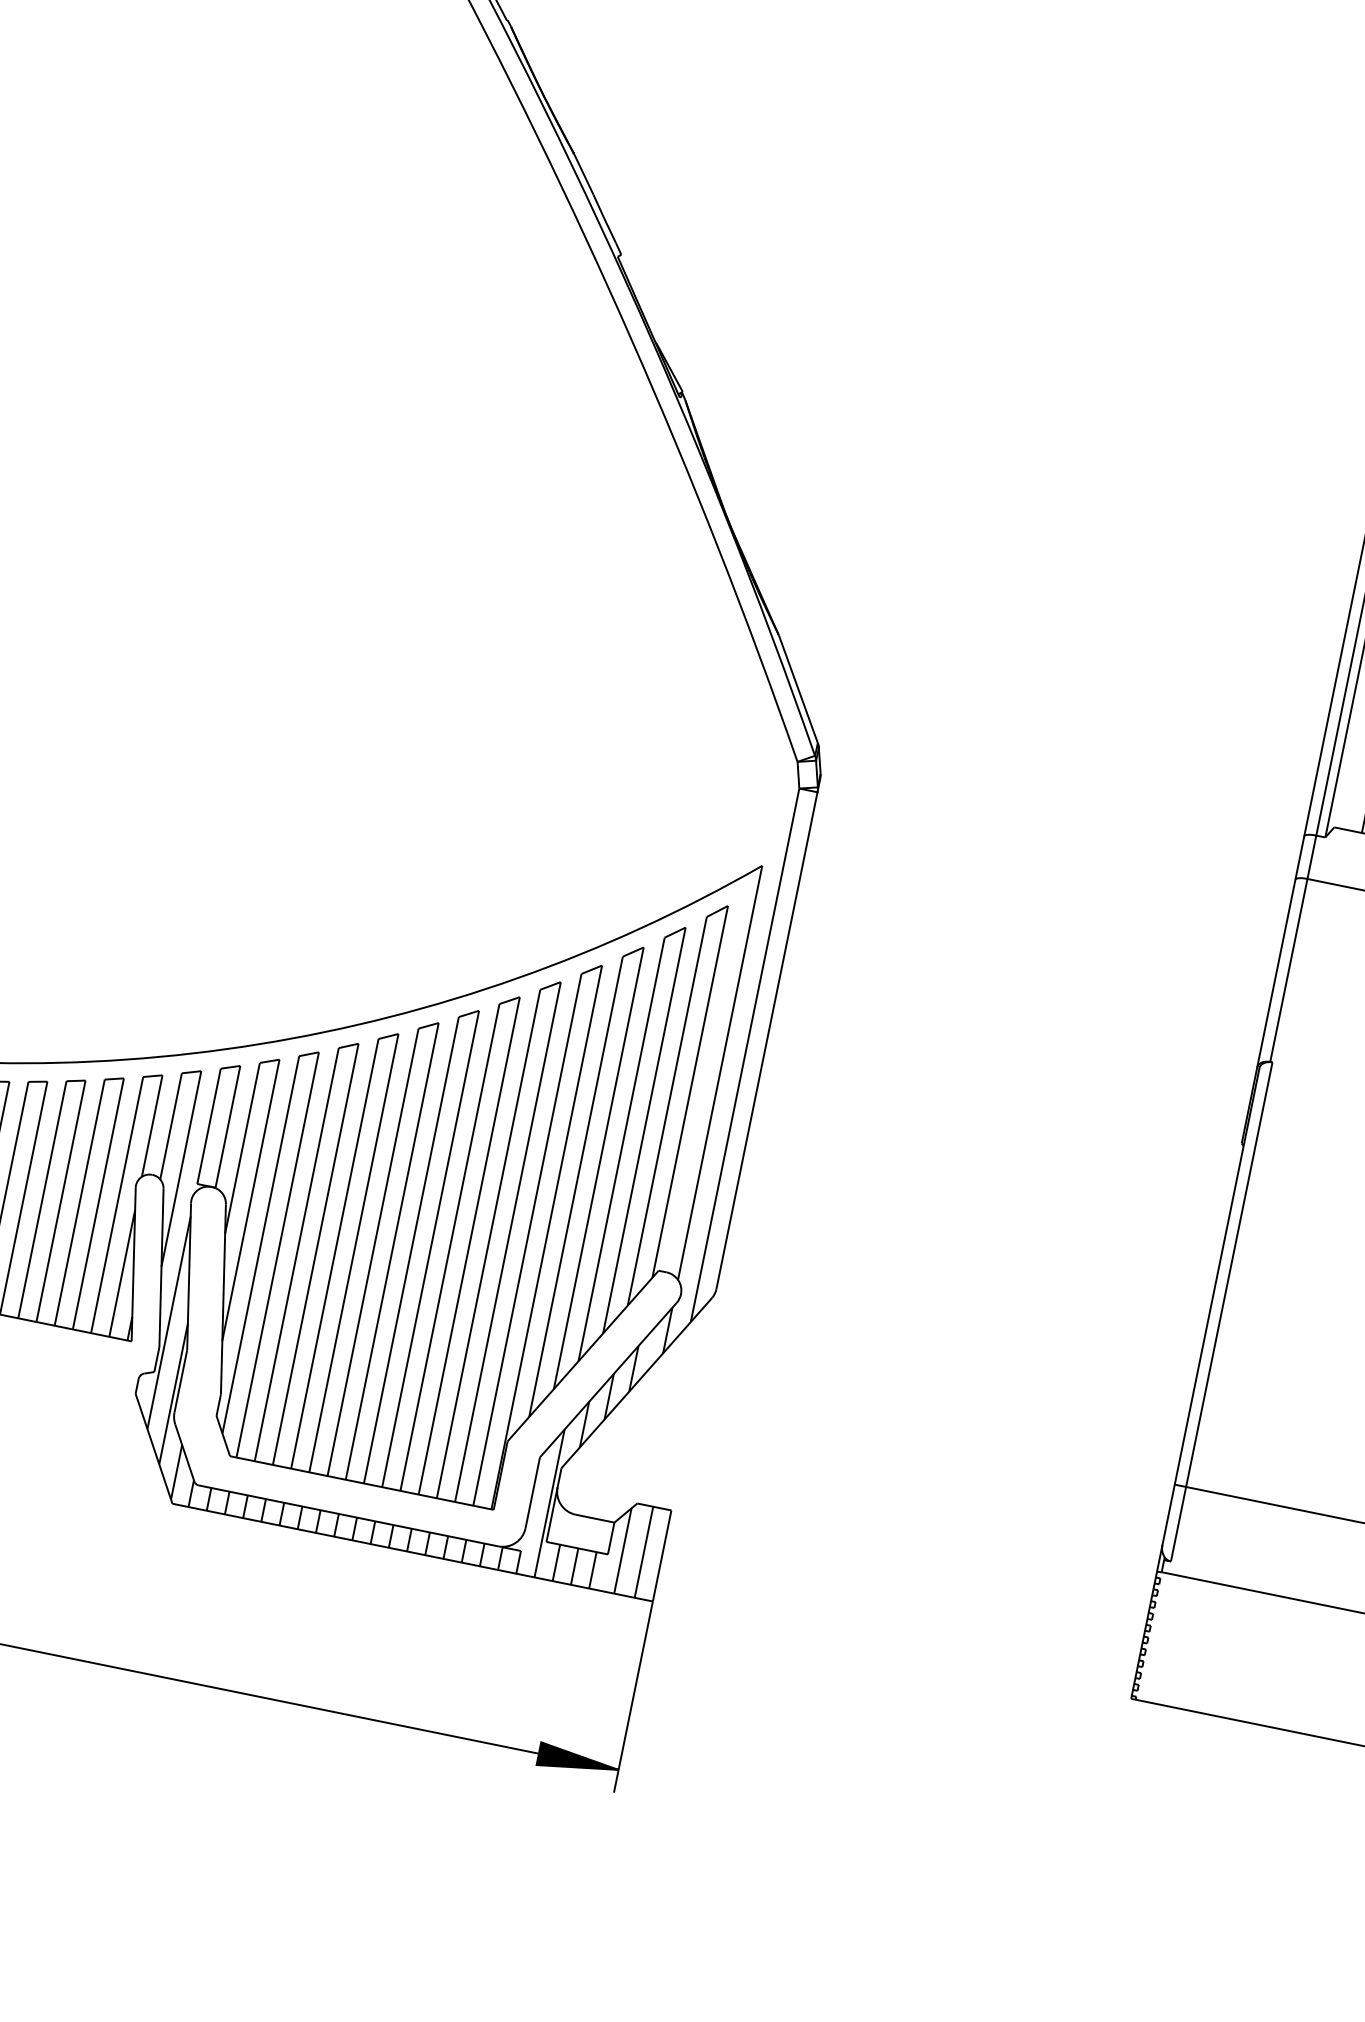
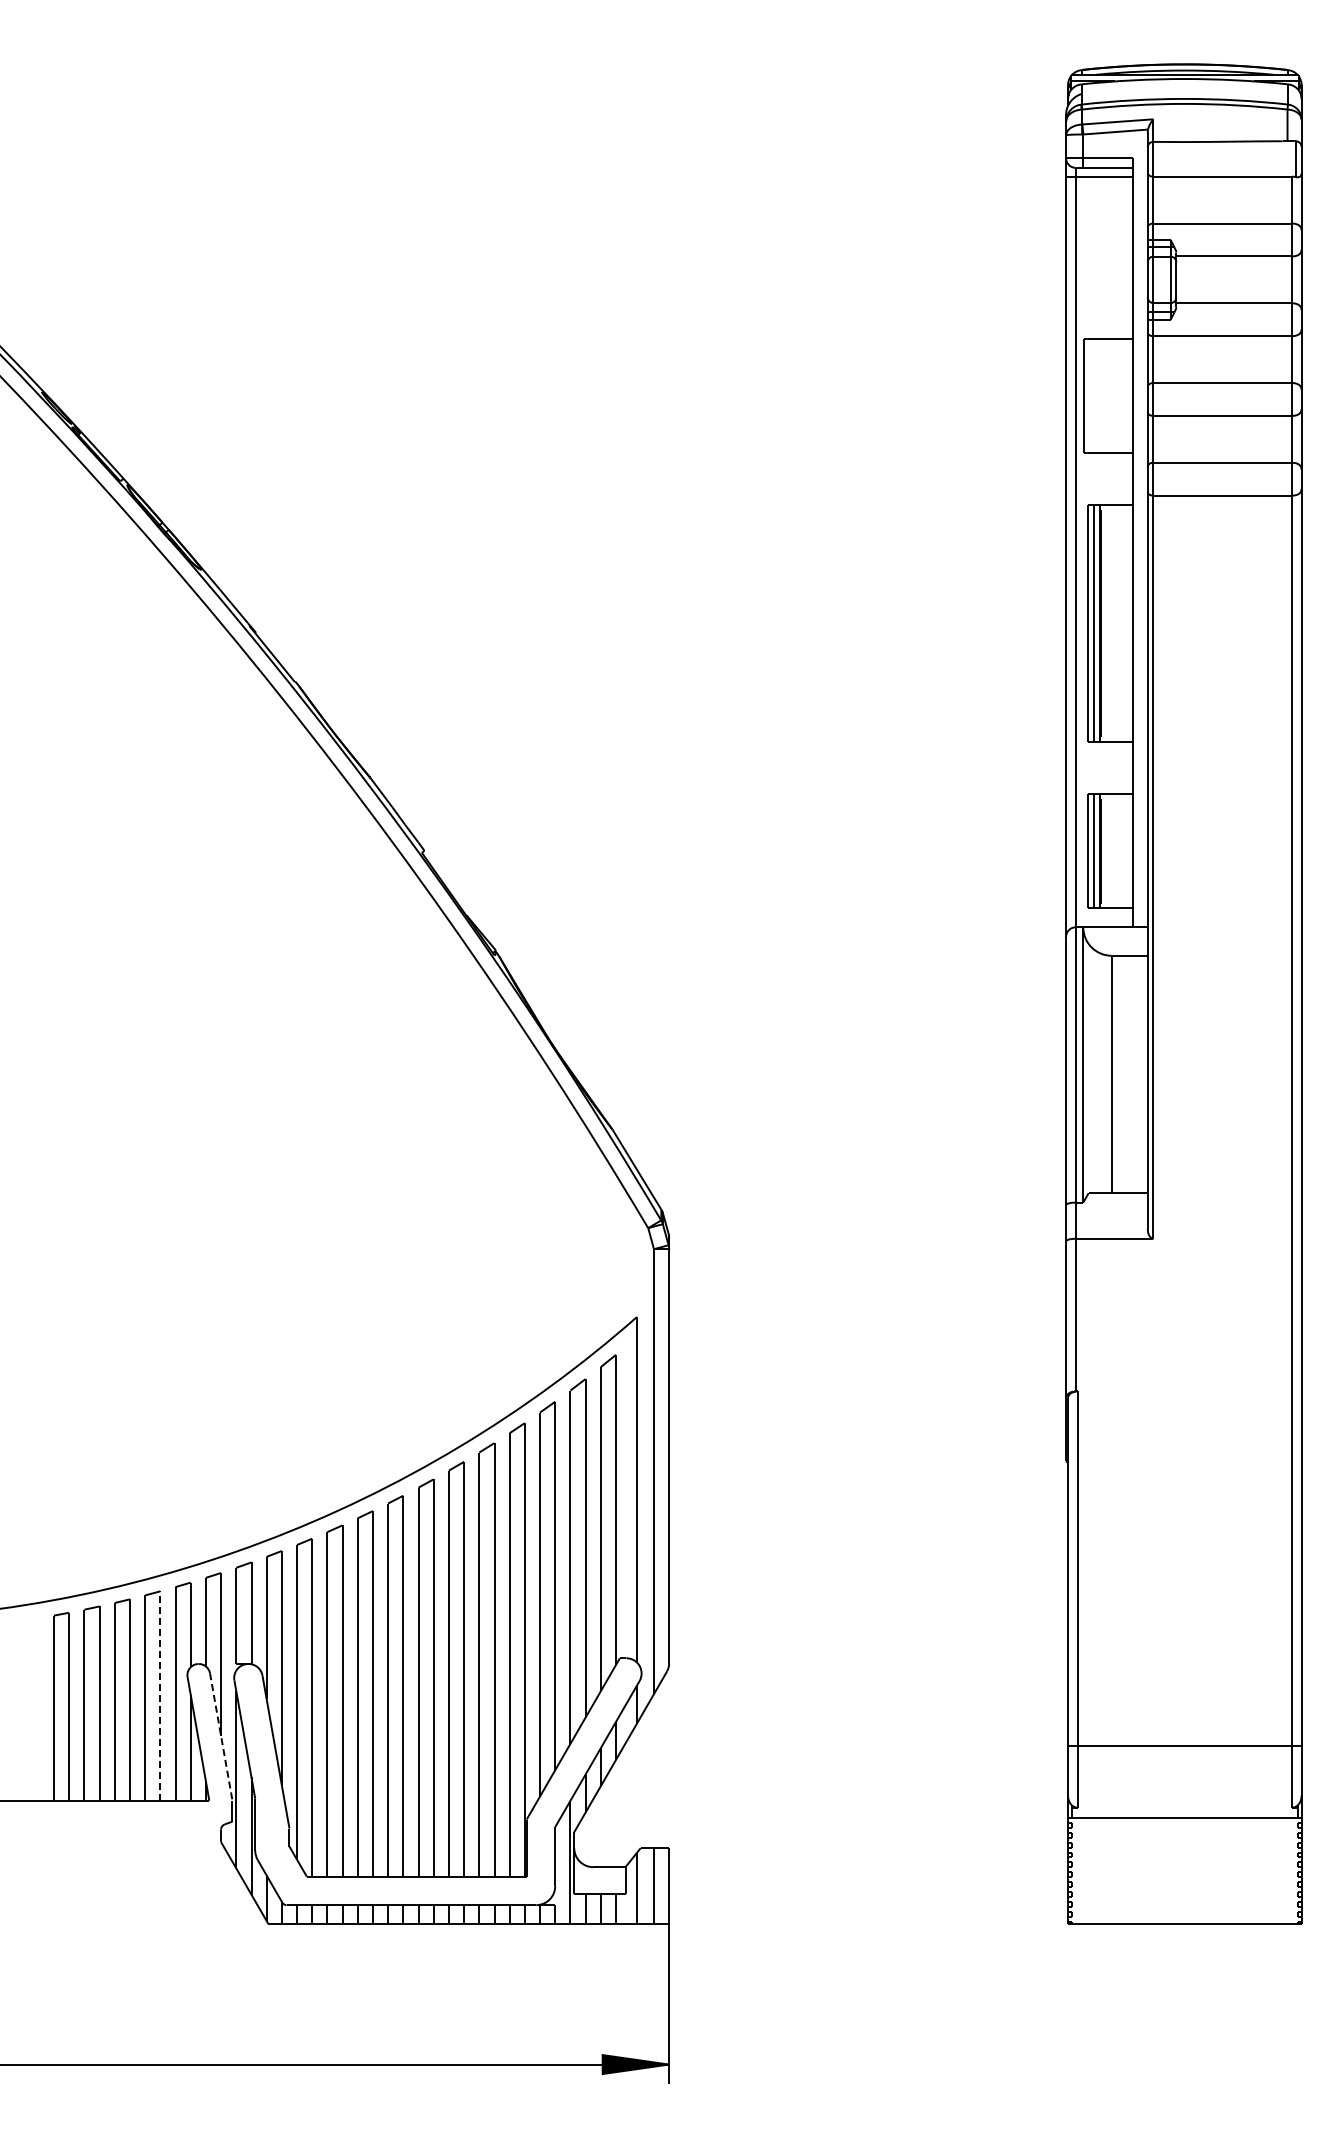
line: (98, 1204) -> (160, 1696), solid -> dashed
line: (161, 1267) -> (221, 1736), solid -> dashed

